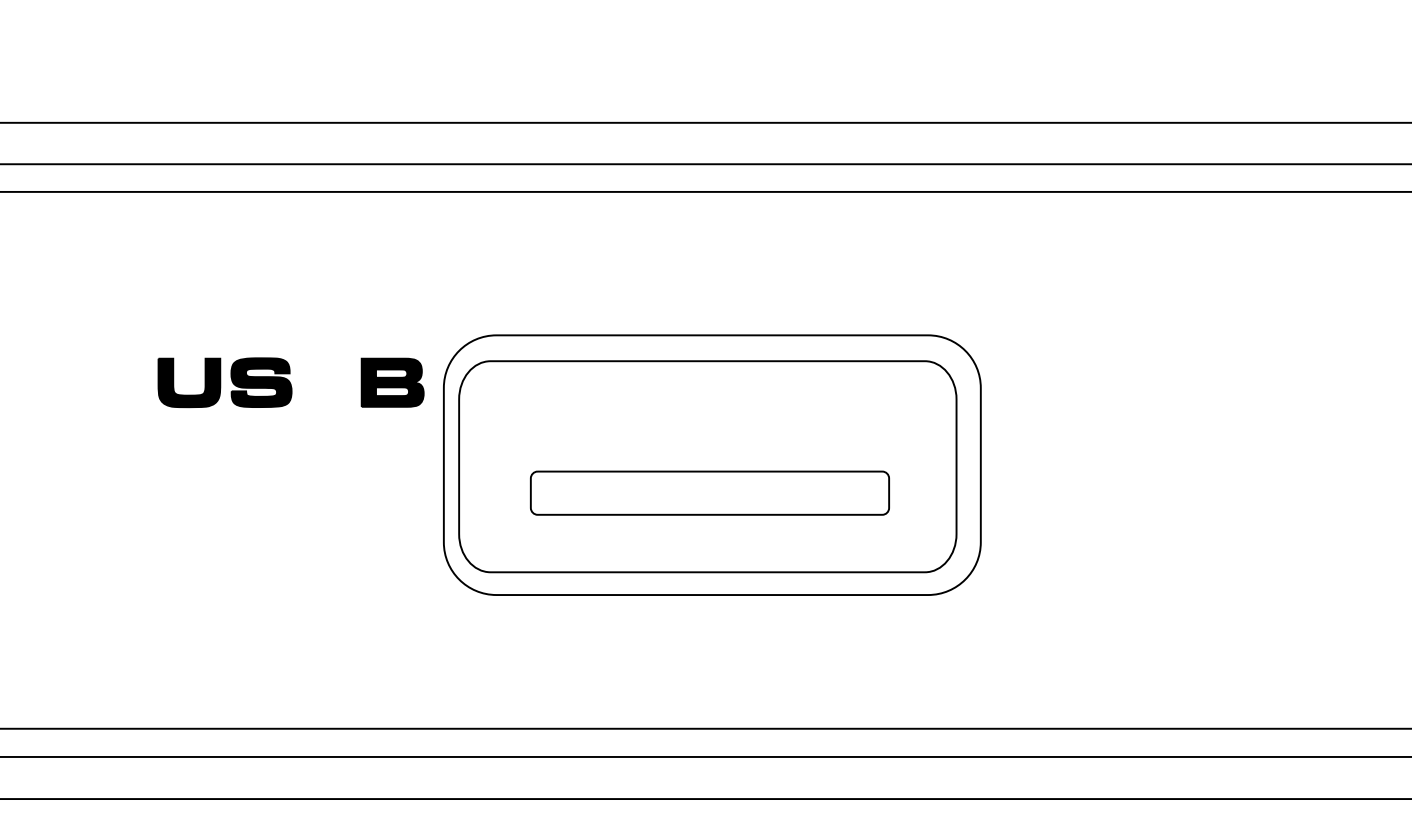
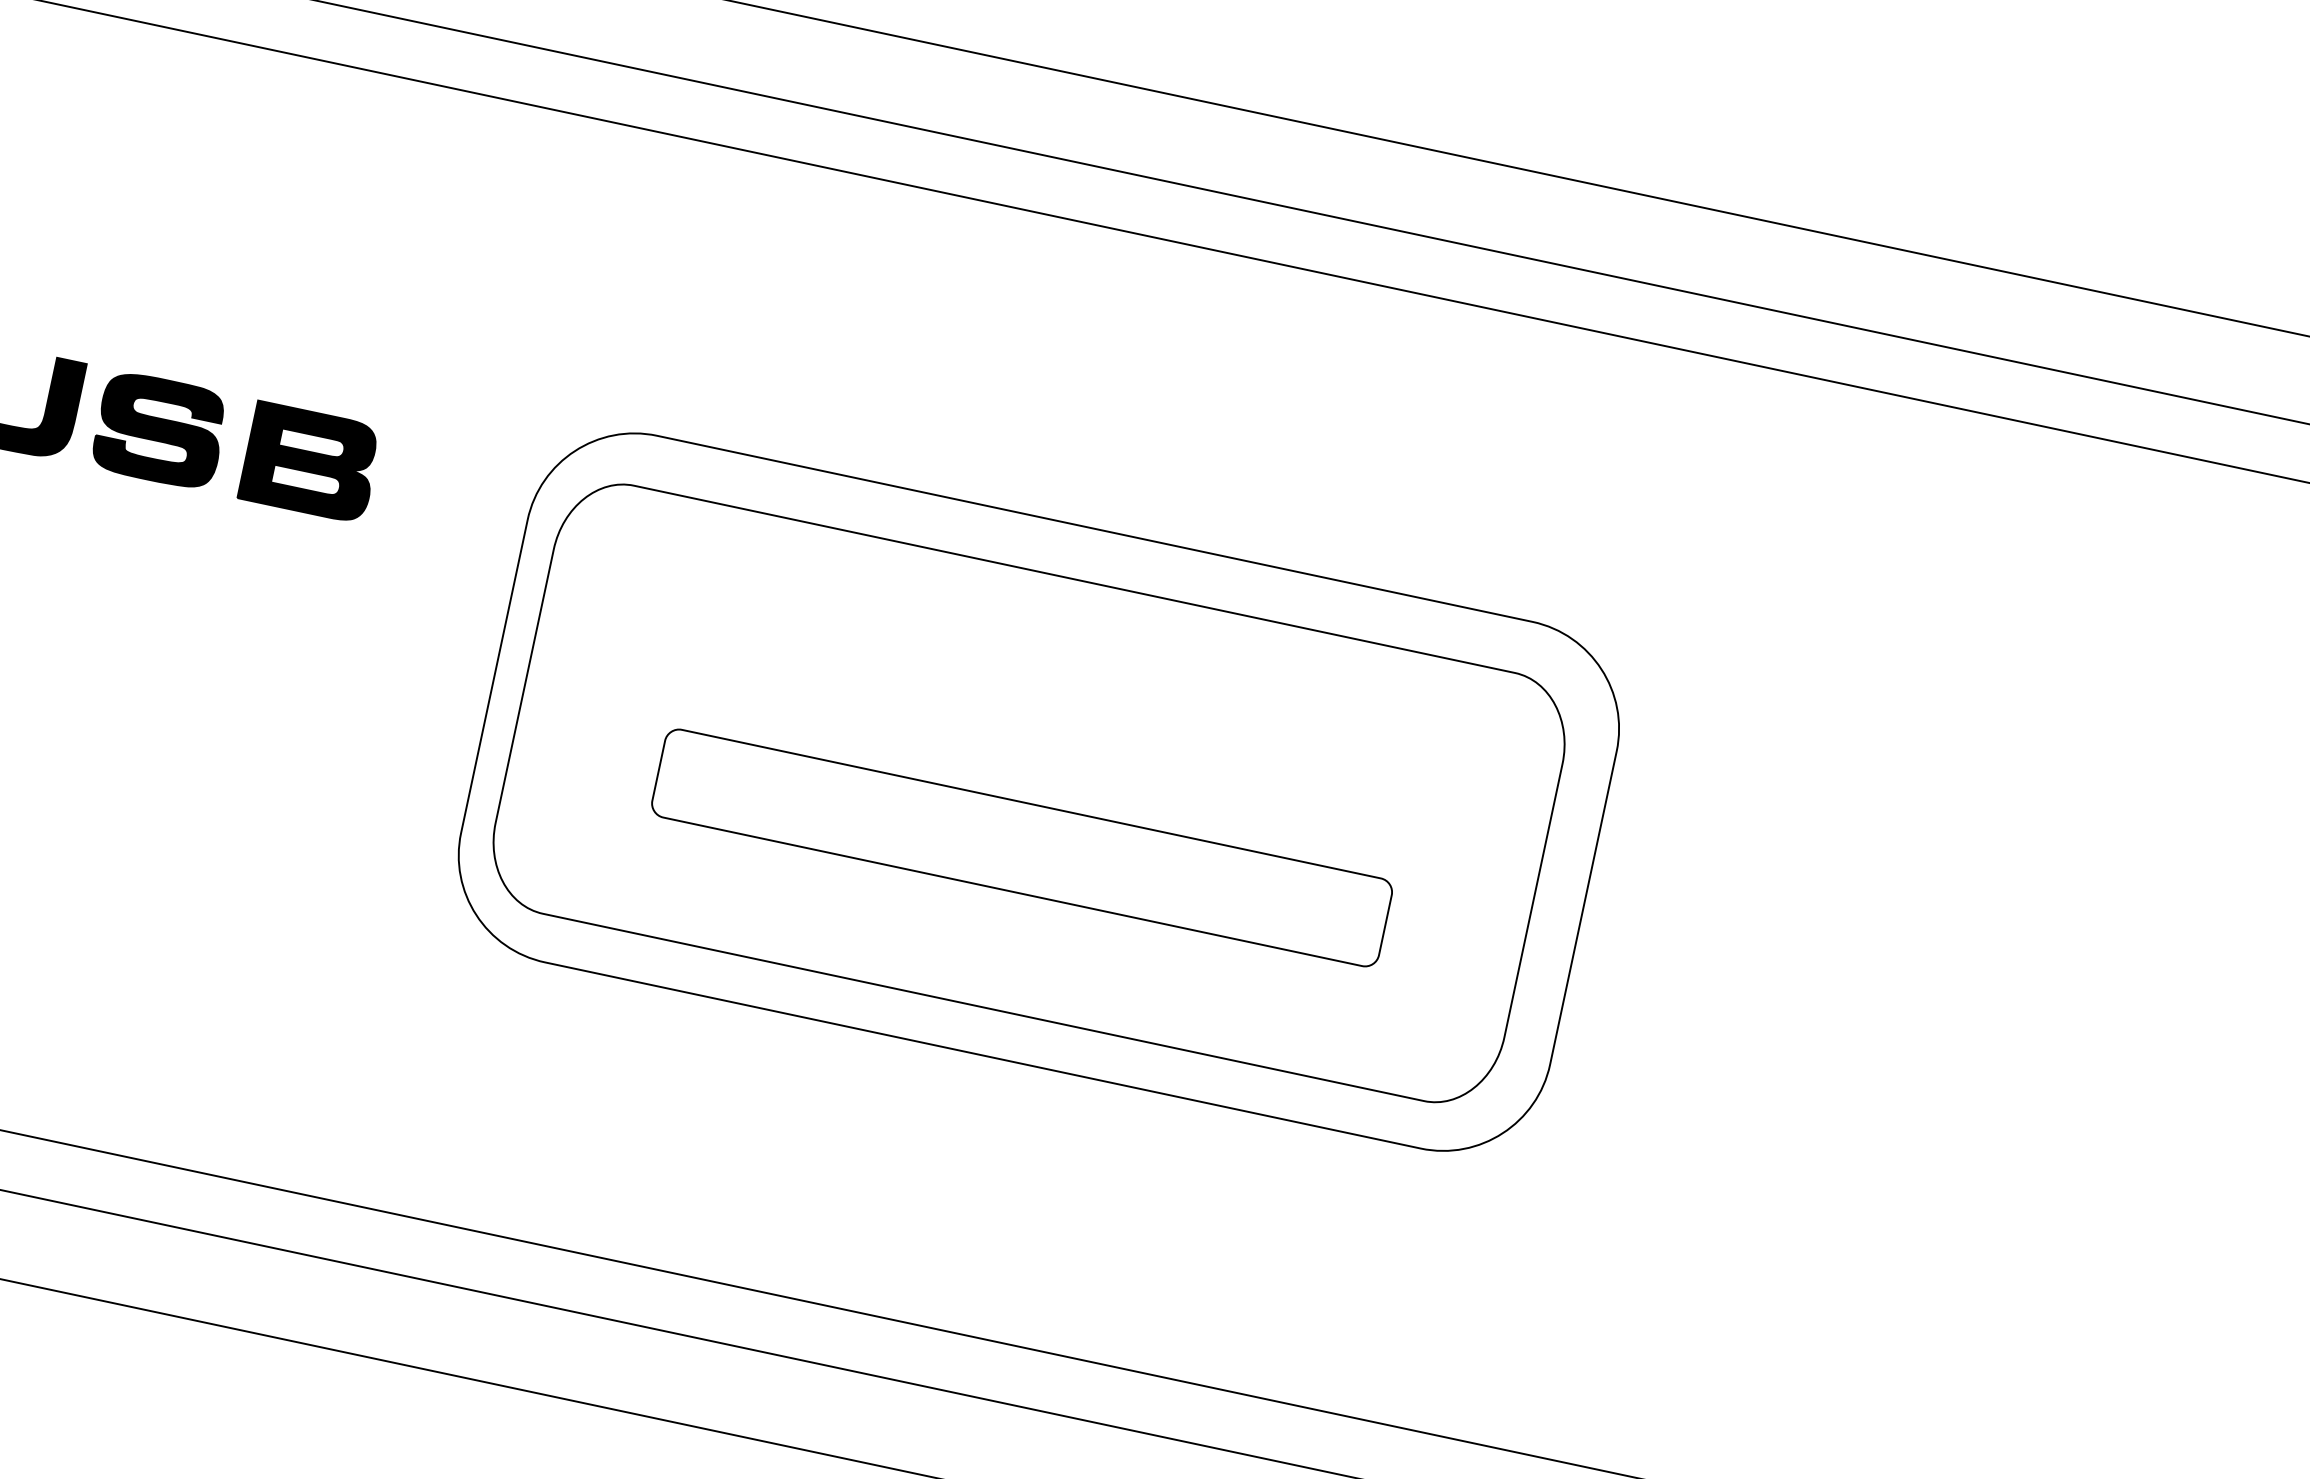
part: (392, 382) -> (310, 462), moved

